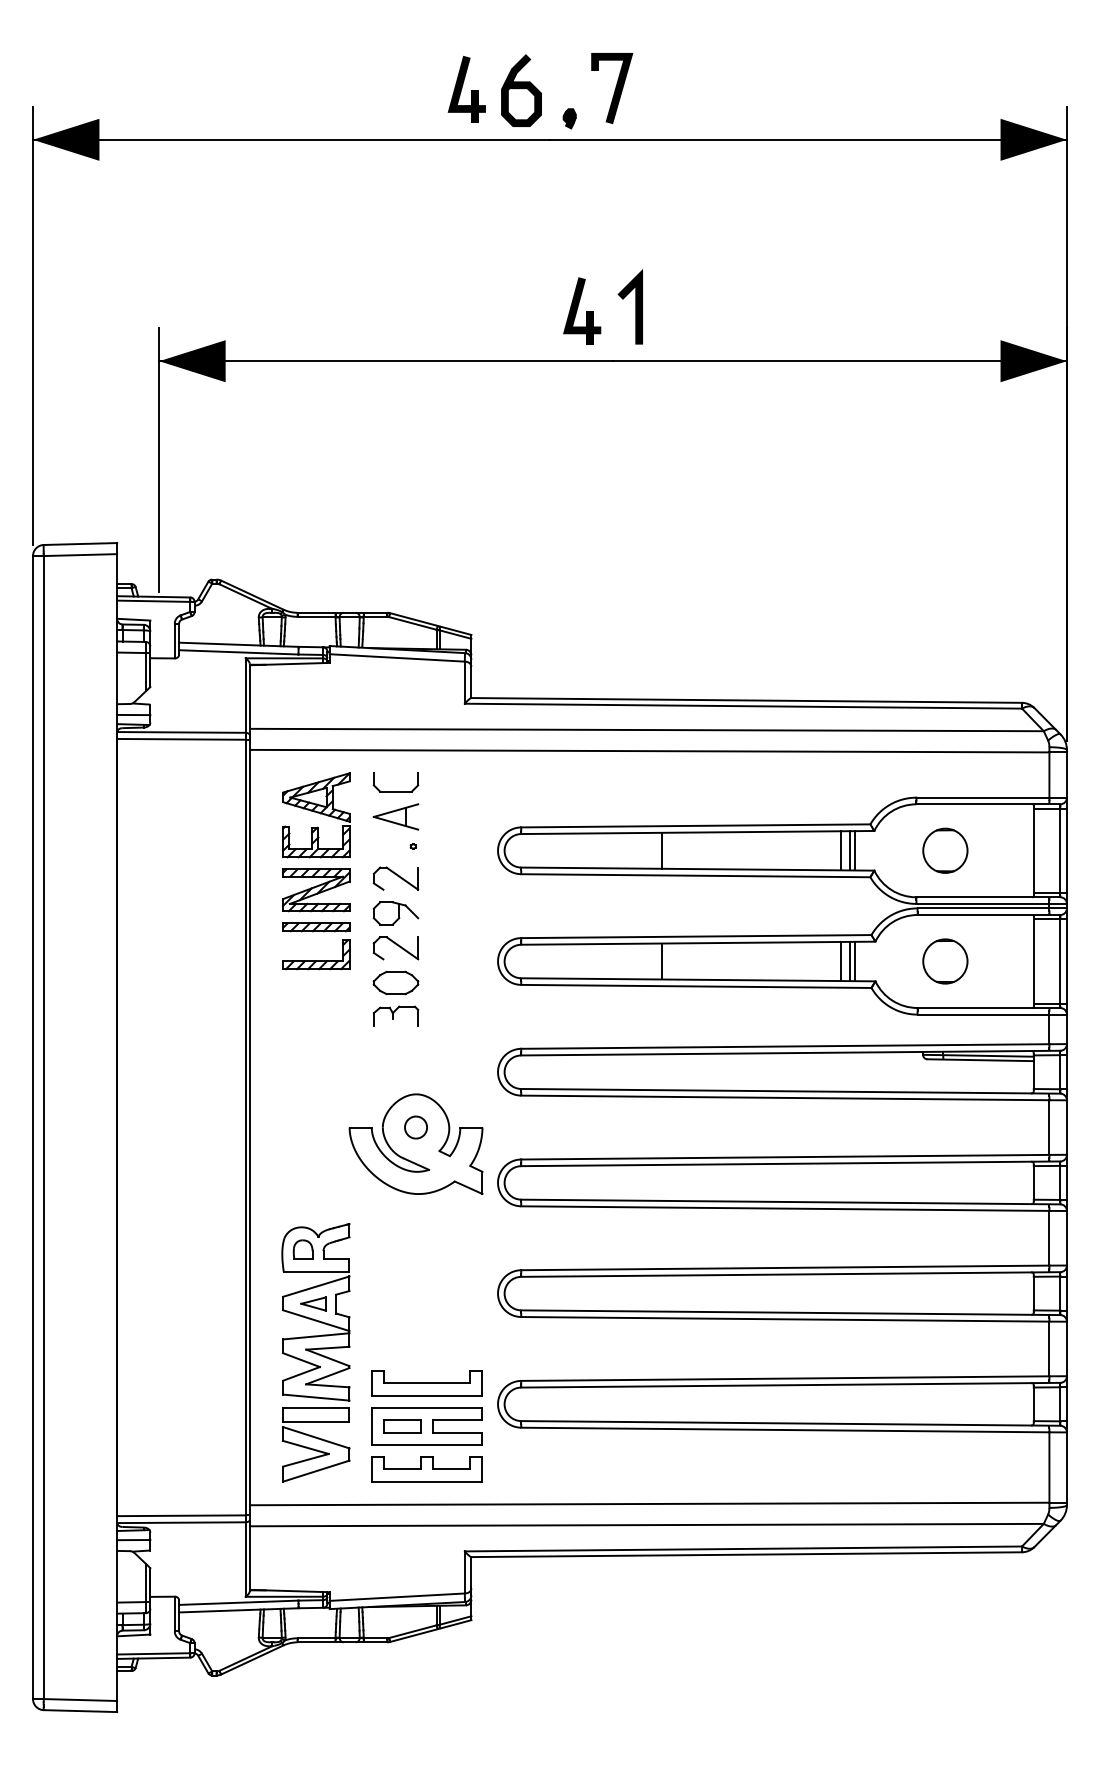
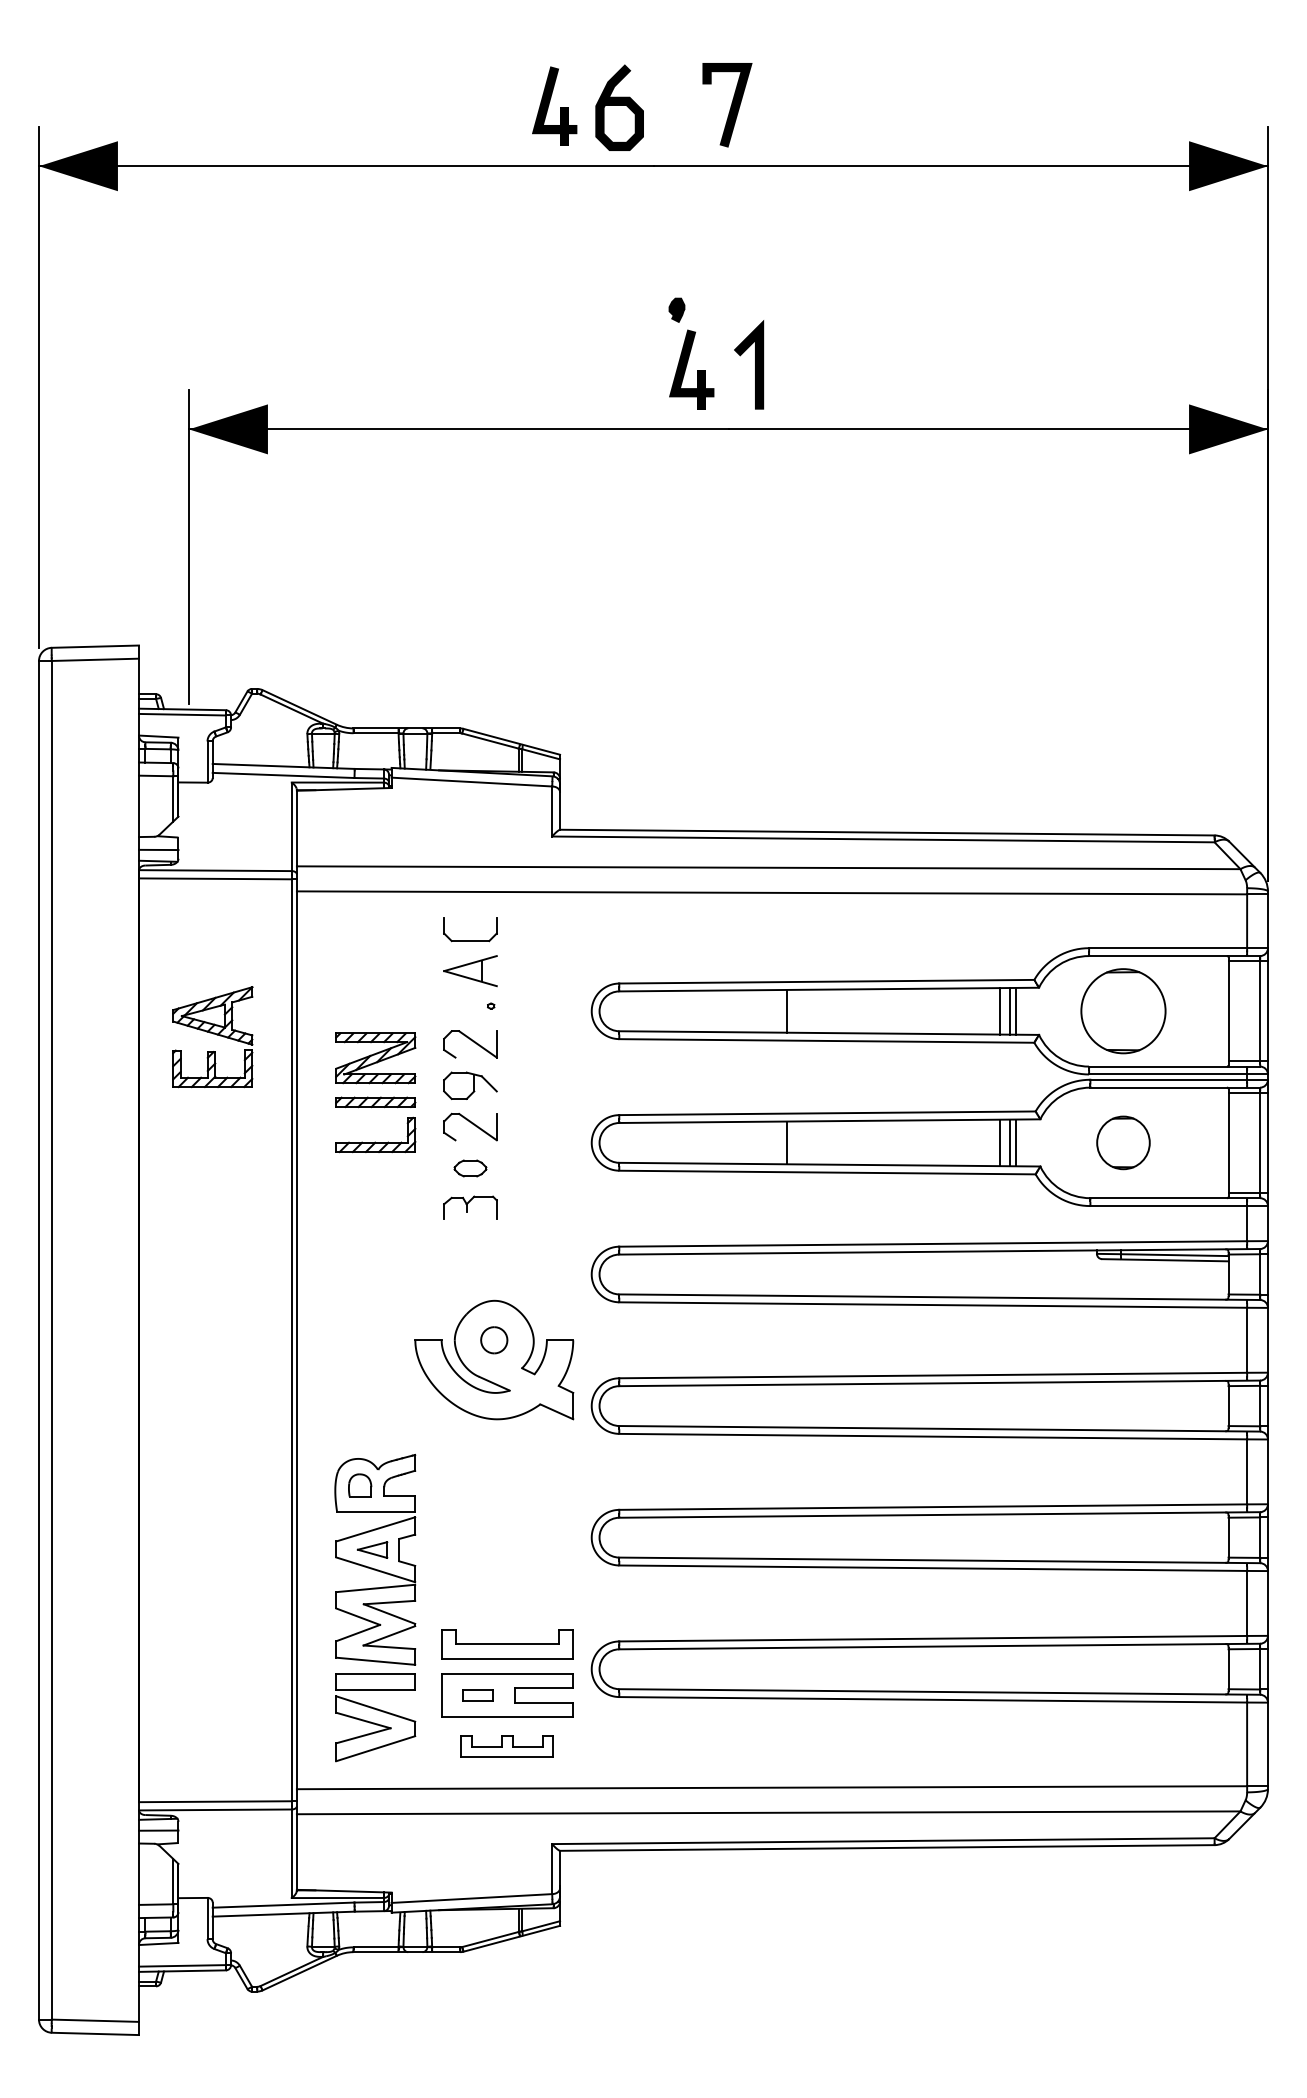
part: (569, 118) -> (676, 309), moved
part: (316, 815) -> (212, 1037), moved
part: (945, 850) -> (1123, 1011), size x1.6
part: (396, 983) -> (470, 1168), size x0.6
part: (401, 1426) -> (477, 1695), size x0.7
part: (427, 1469) -> (507, 1746), size x0.7

